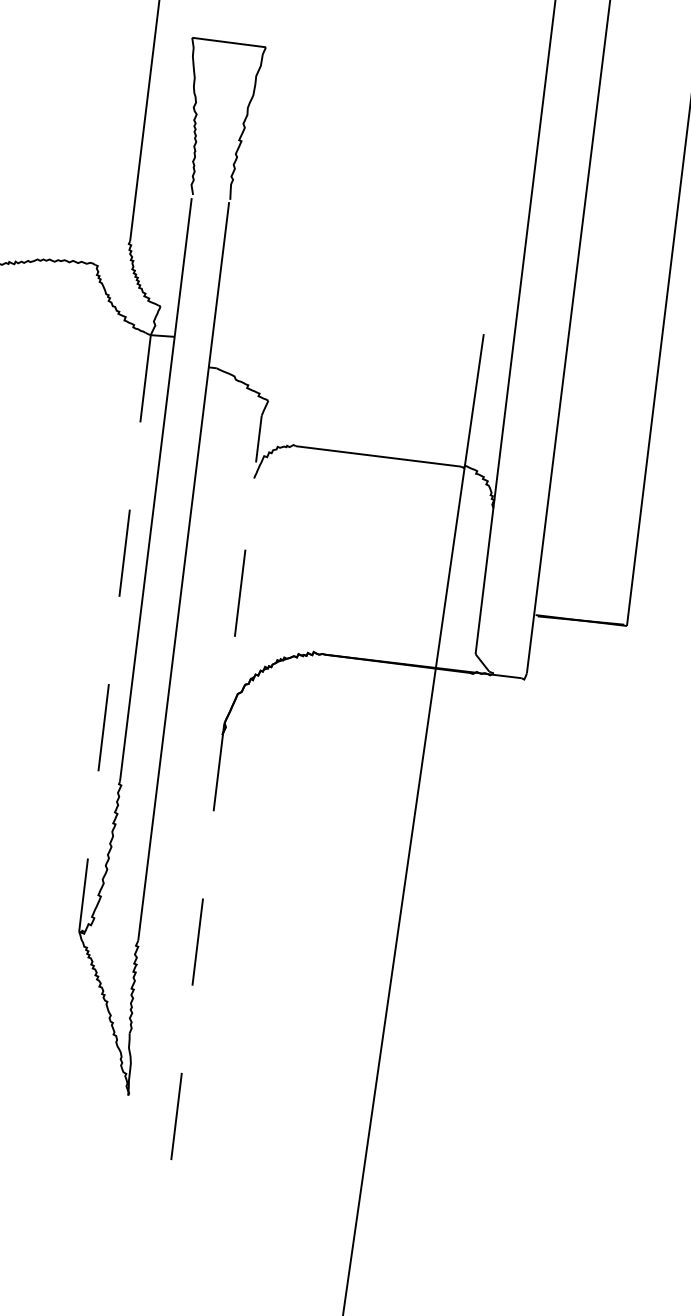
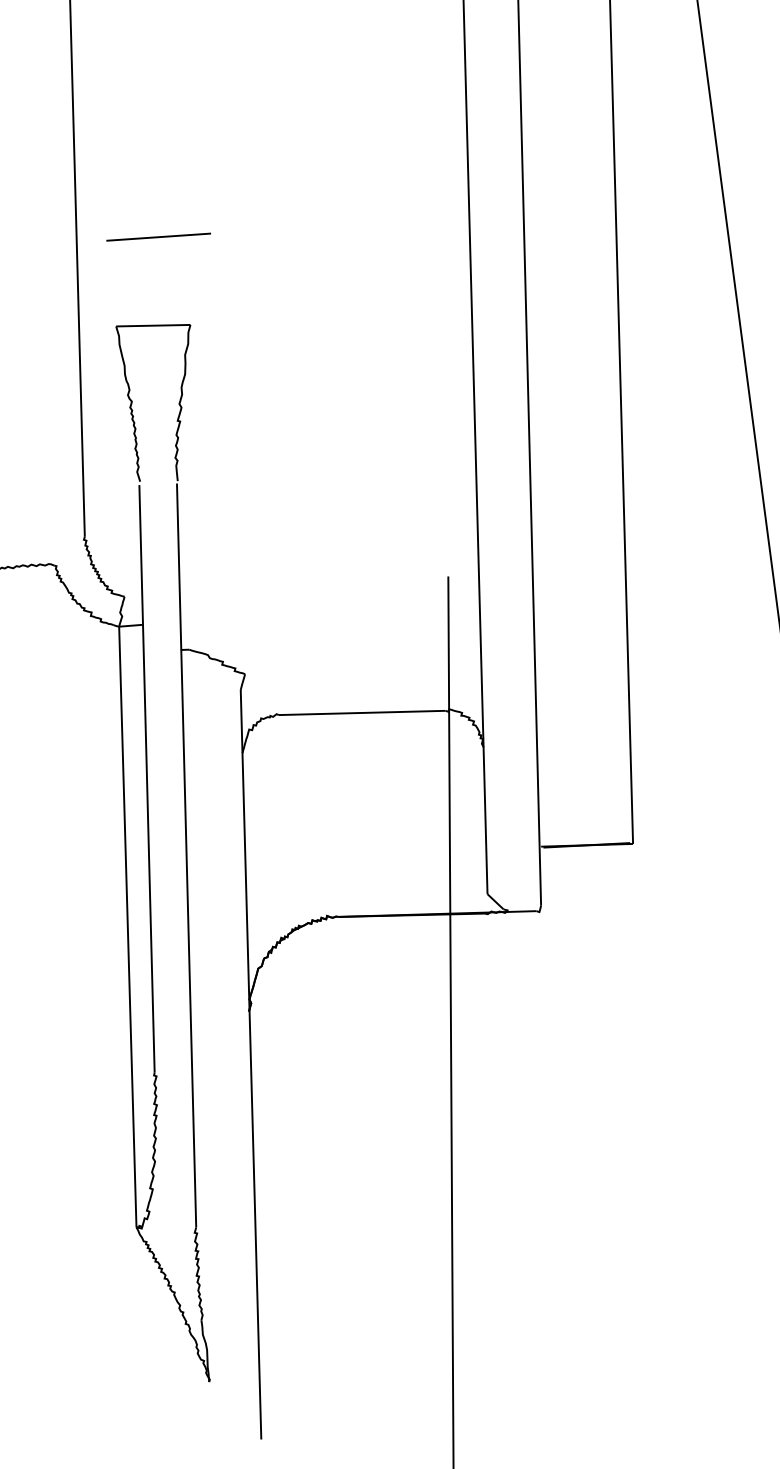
line: (114, 633) -> (127, 927), dashed -> solid
line: (216, 787) -> (251, 1064), dashed -> solid

